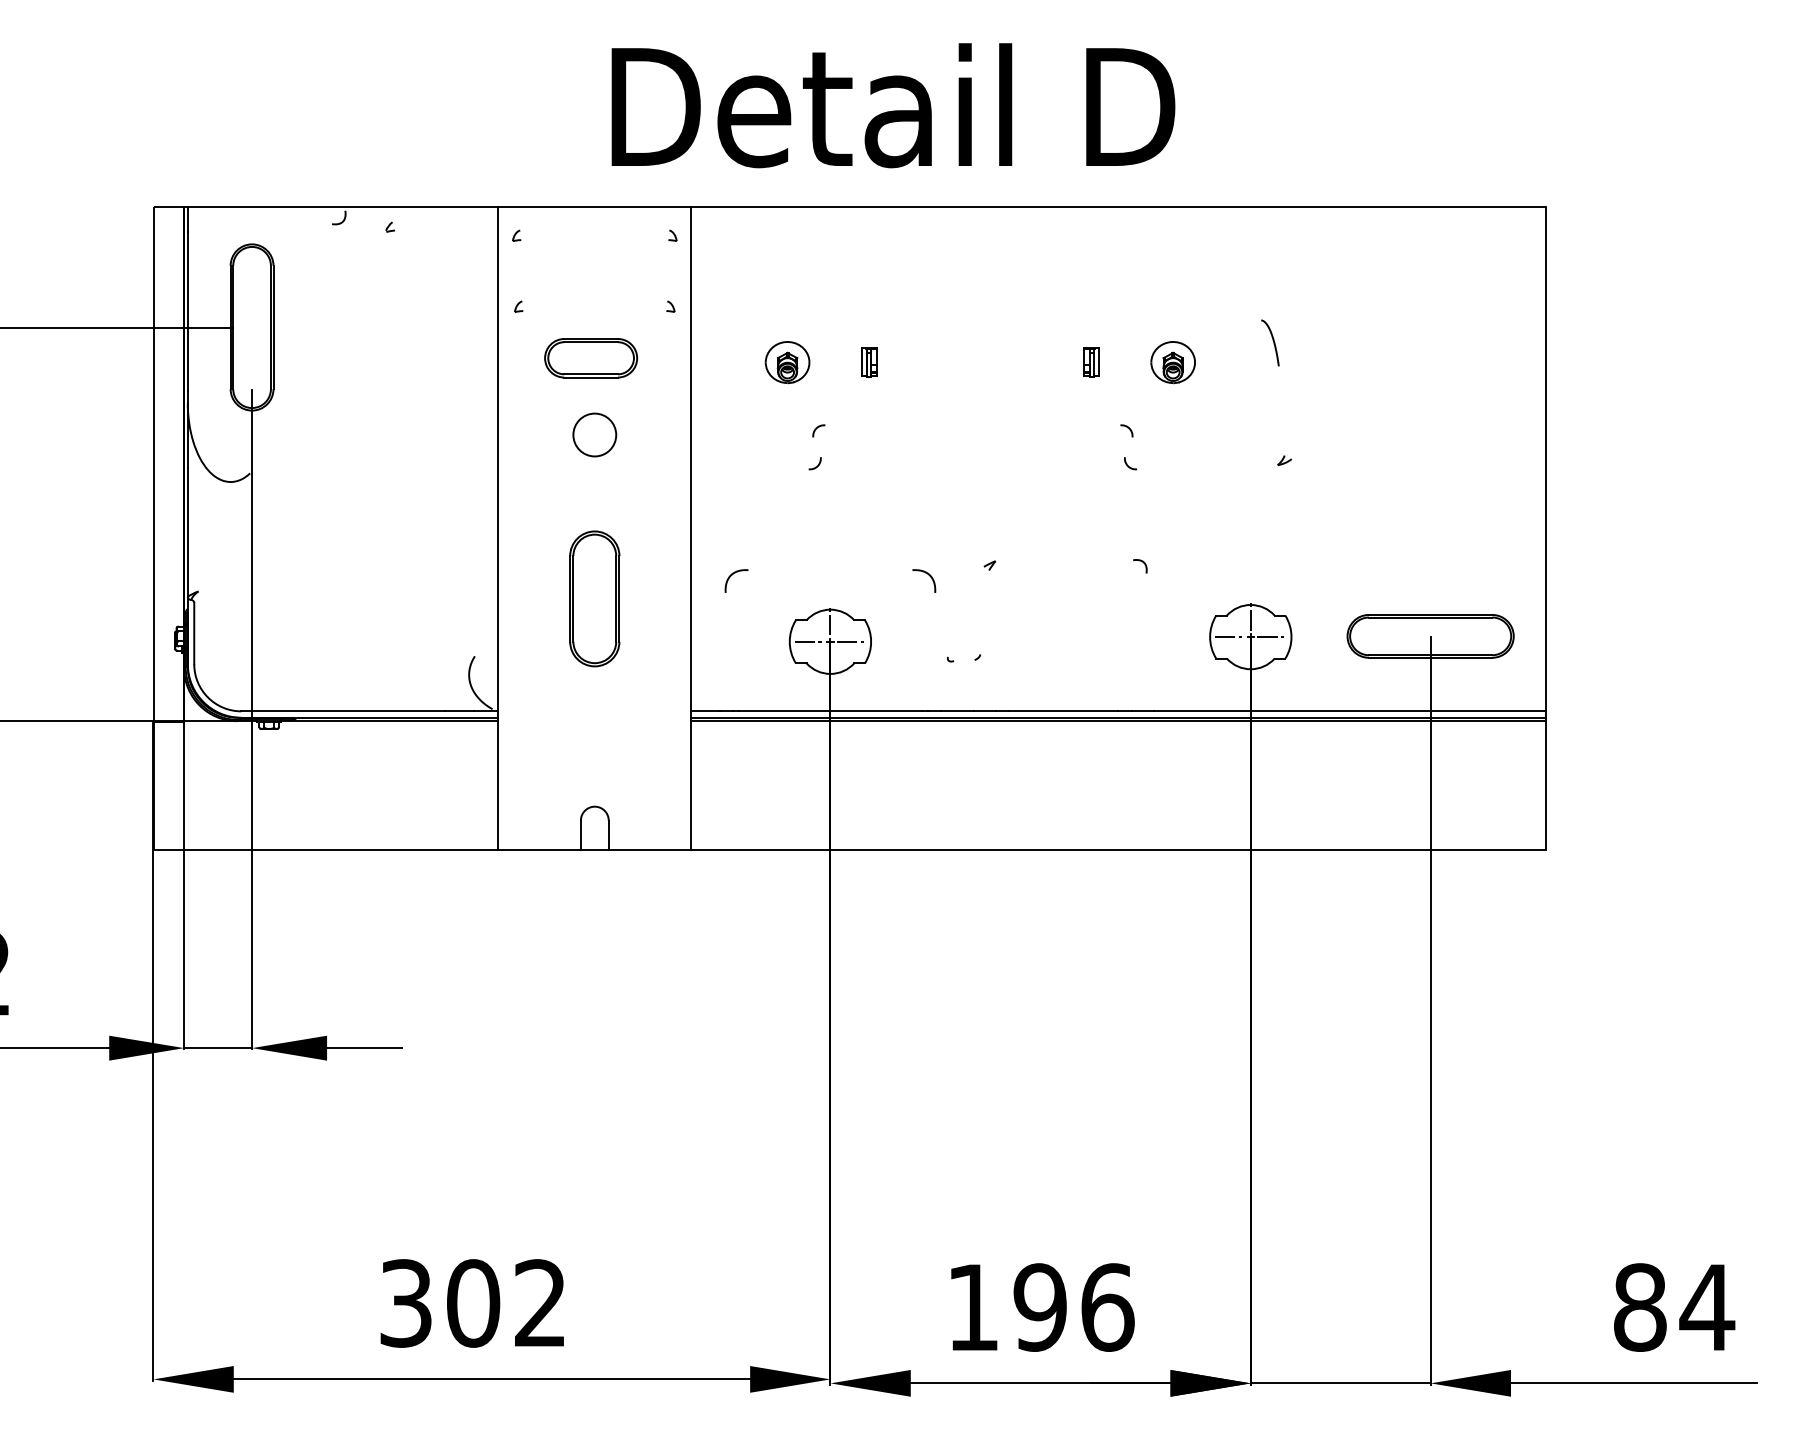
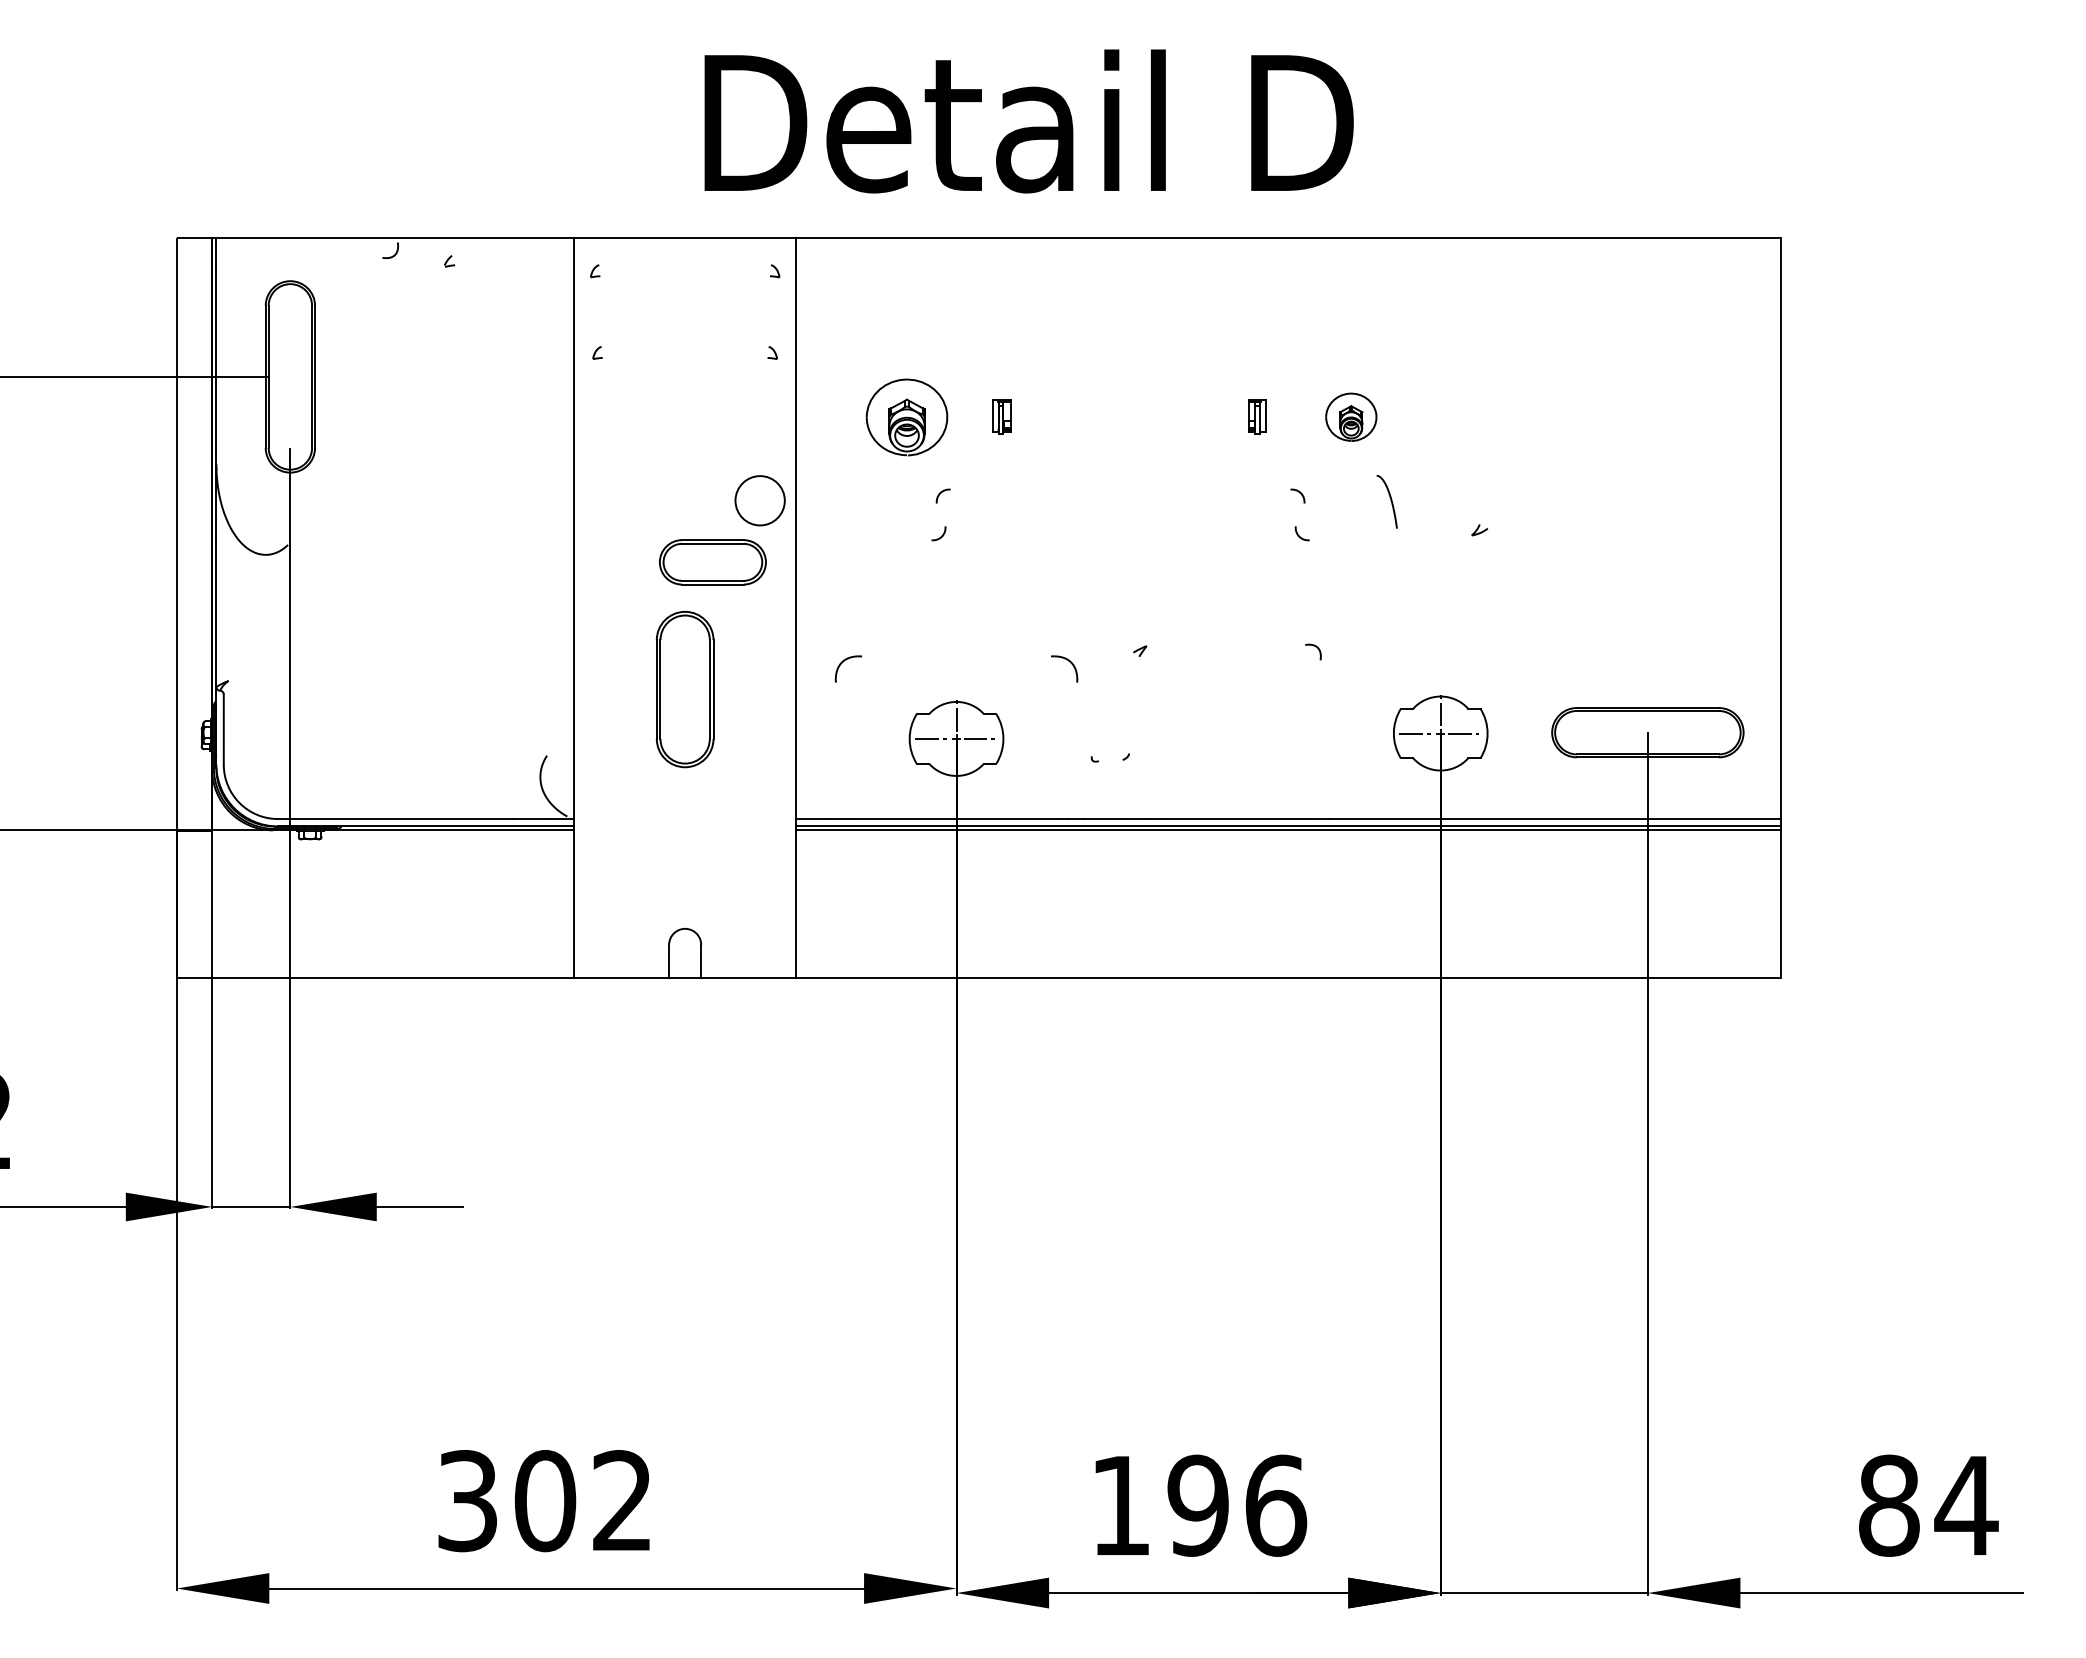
curve: (1273, 342) -> (1390, 501), moved
part: (590, 358) -> (712, 562), moved
part: (787, 361) -> (907, 416), size x1.6
circle: (594, 434) -> (759, 500), moved

